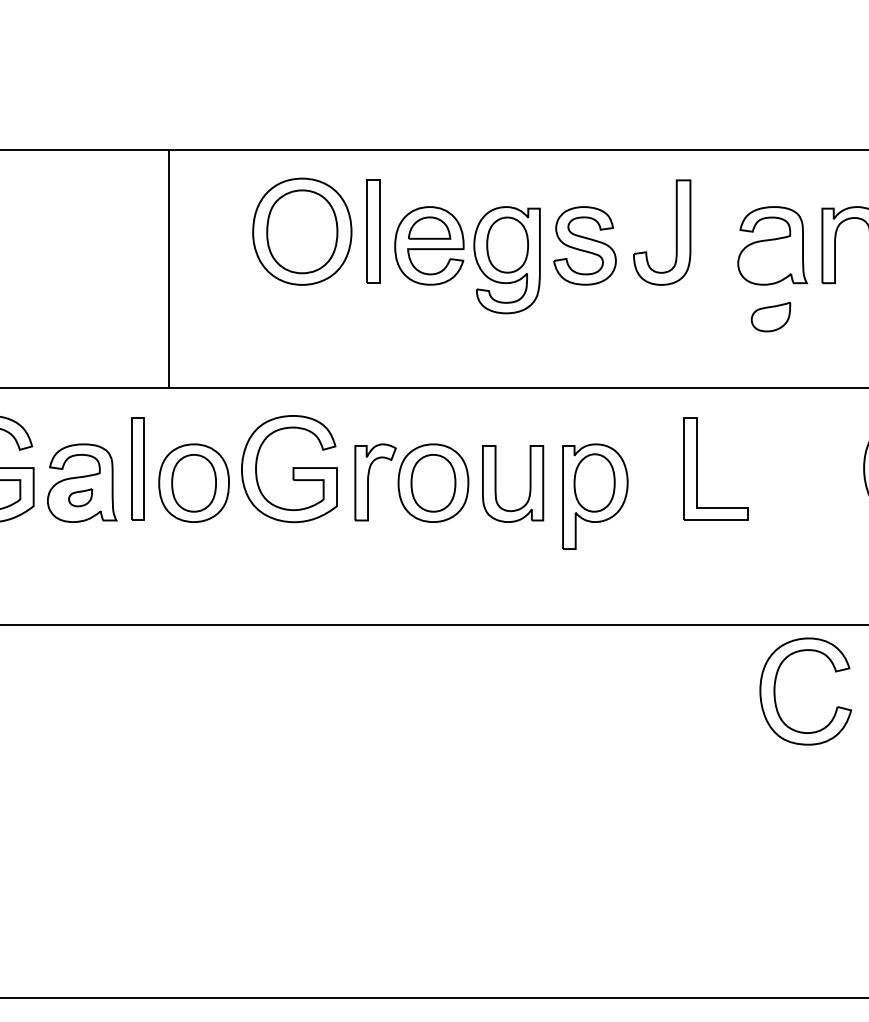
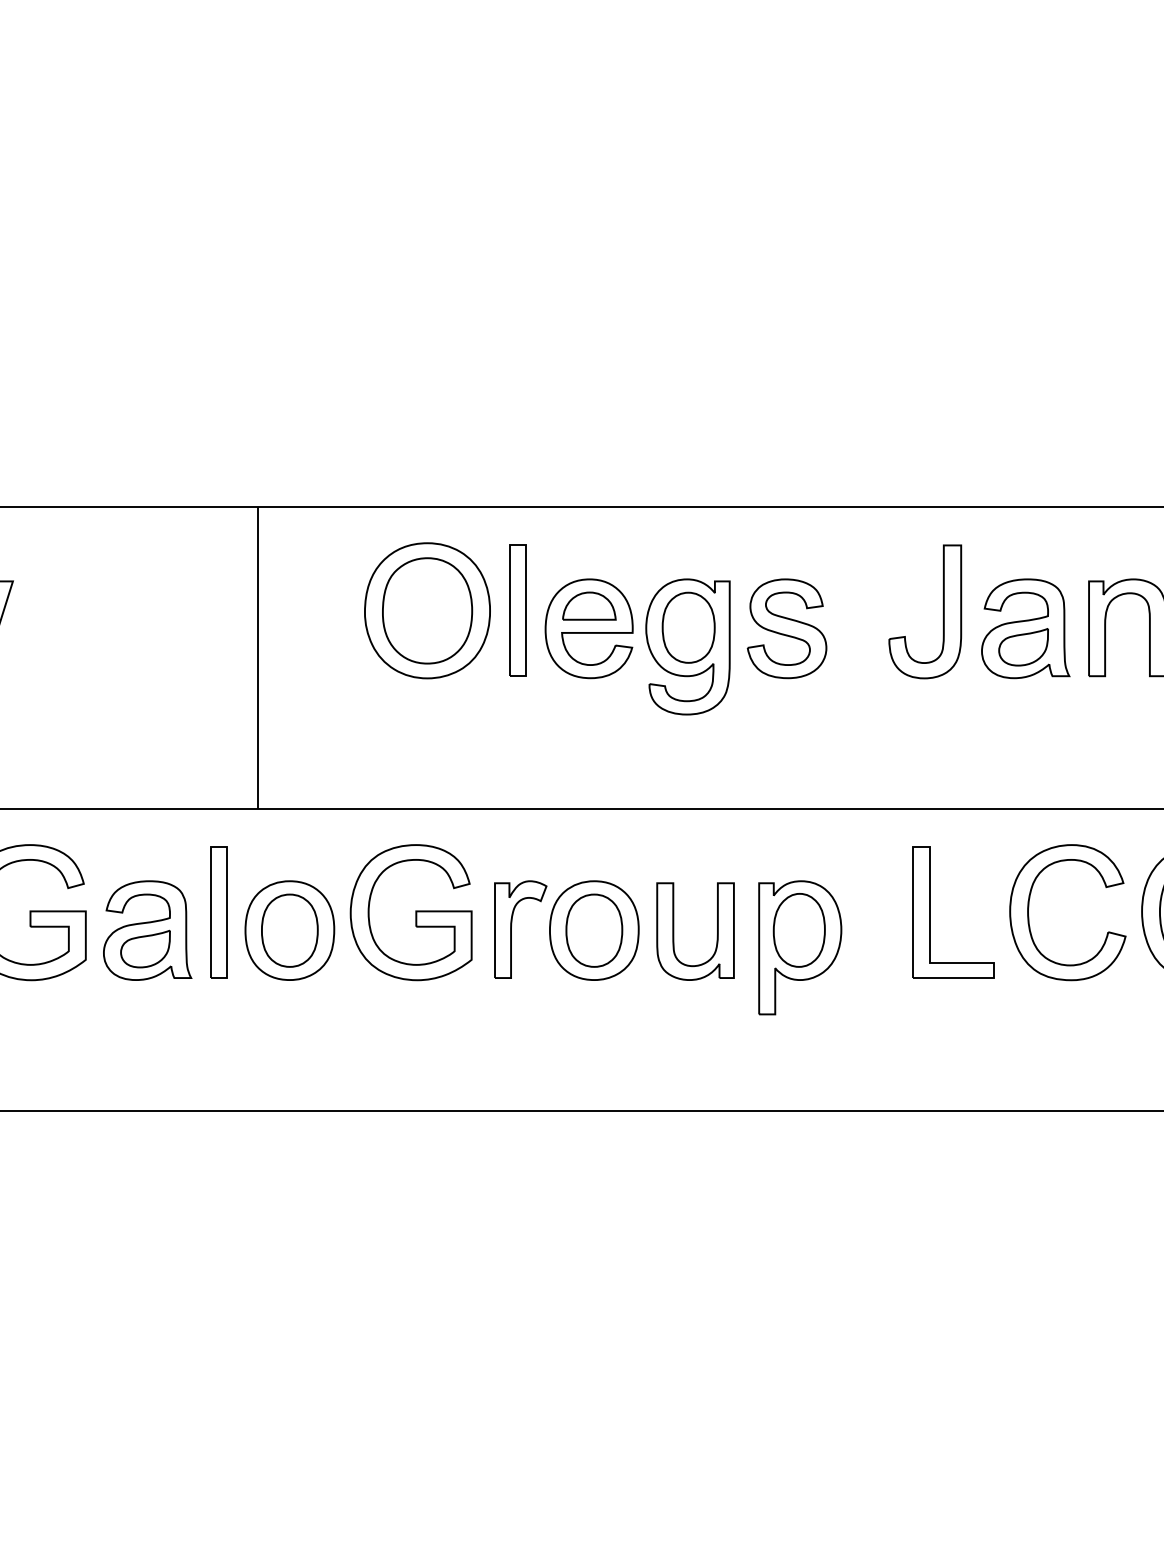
part: (675, 232) -> (942, 611), moved
part: (770, 317) -> (1023, 647), moved
part: (80, 497) -> (145, 948), size x1.67
part: (775, 694) -> (1029, 916), moved

